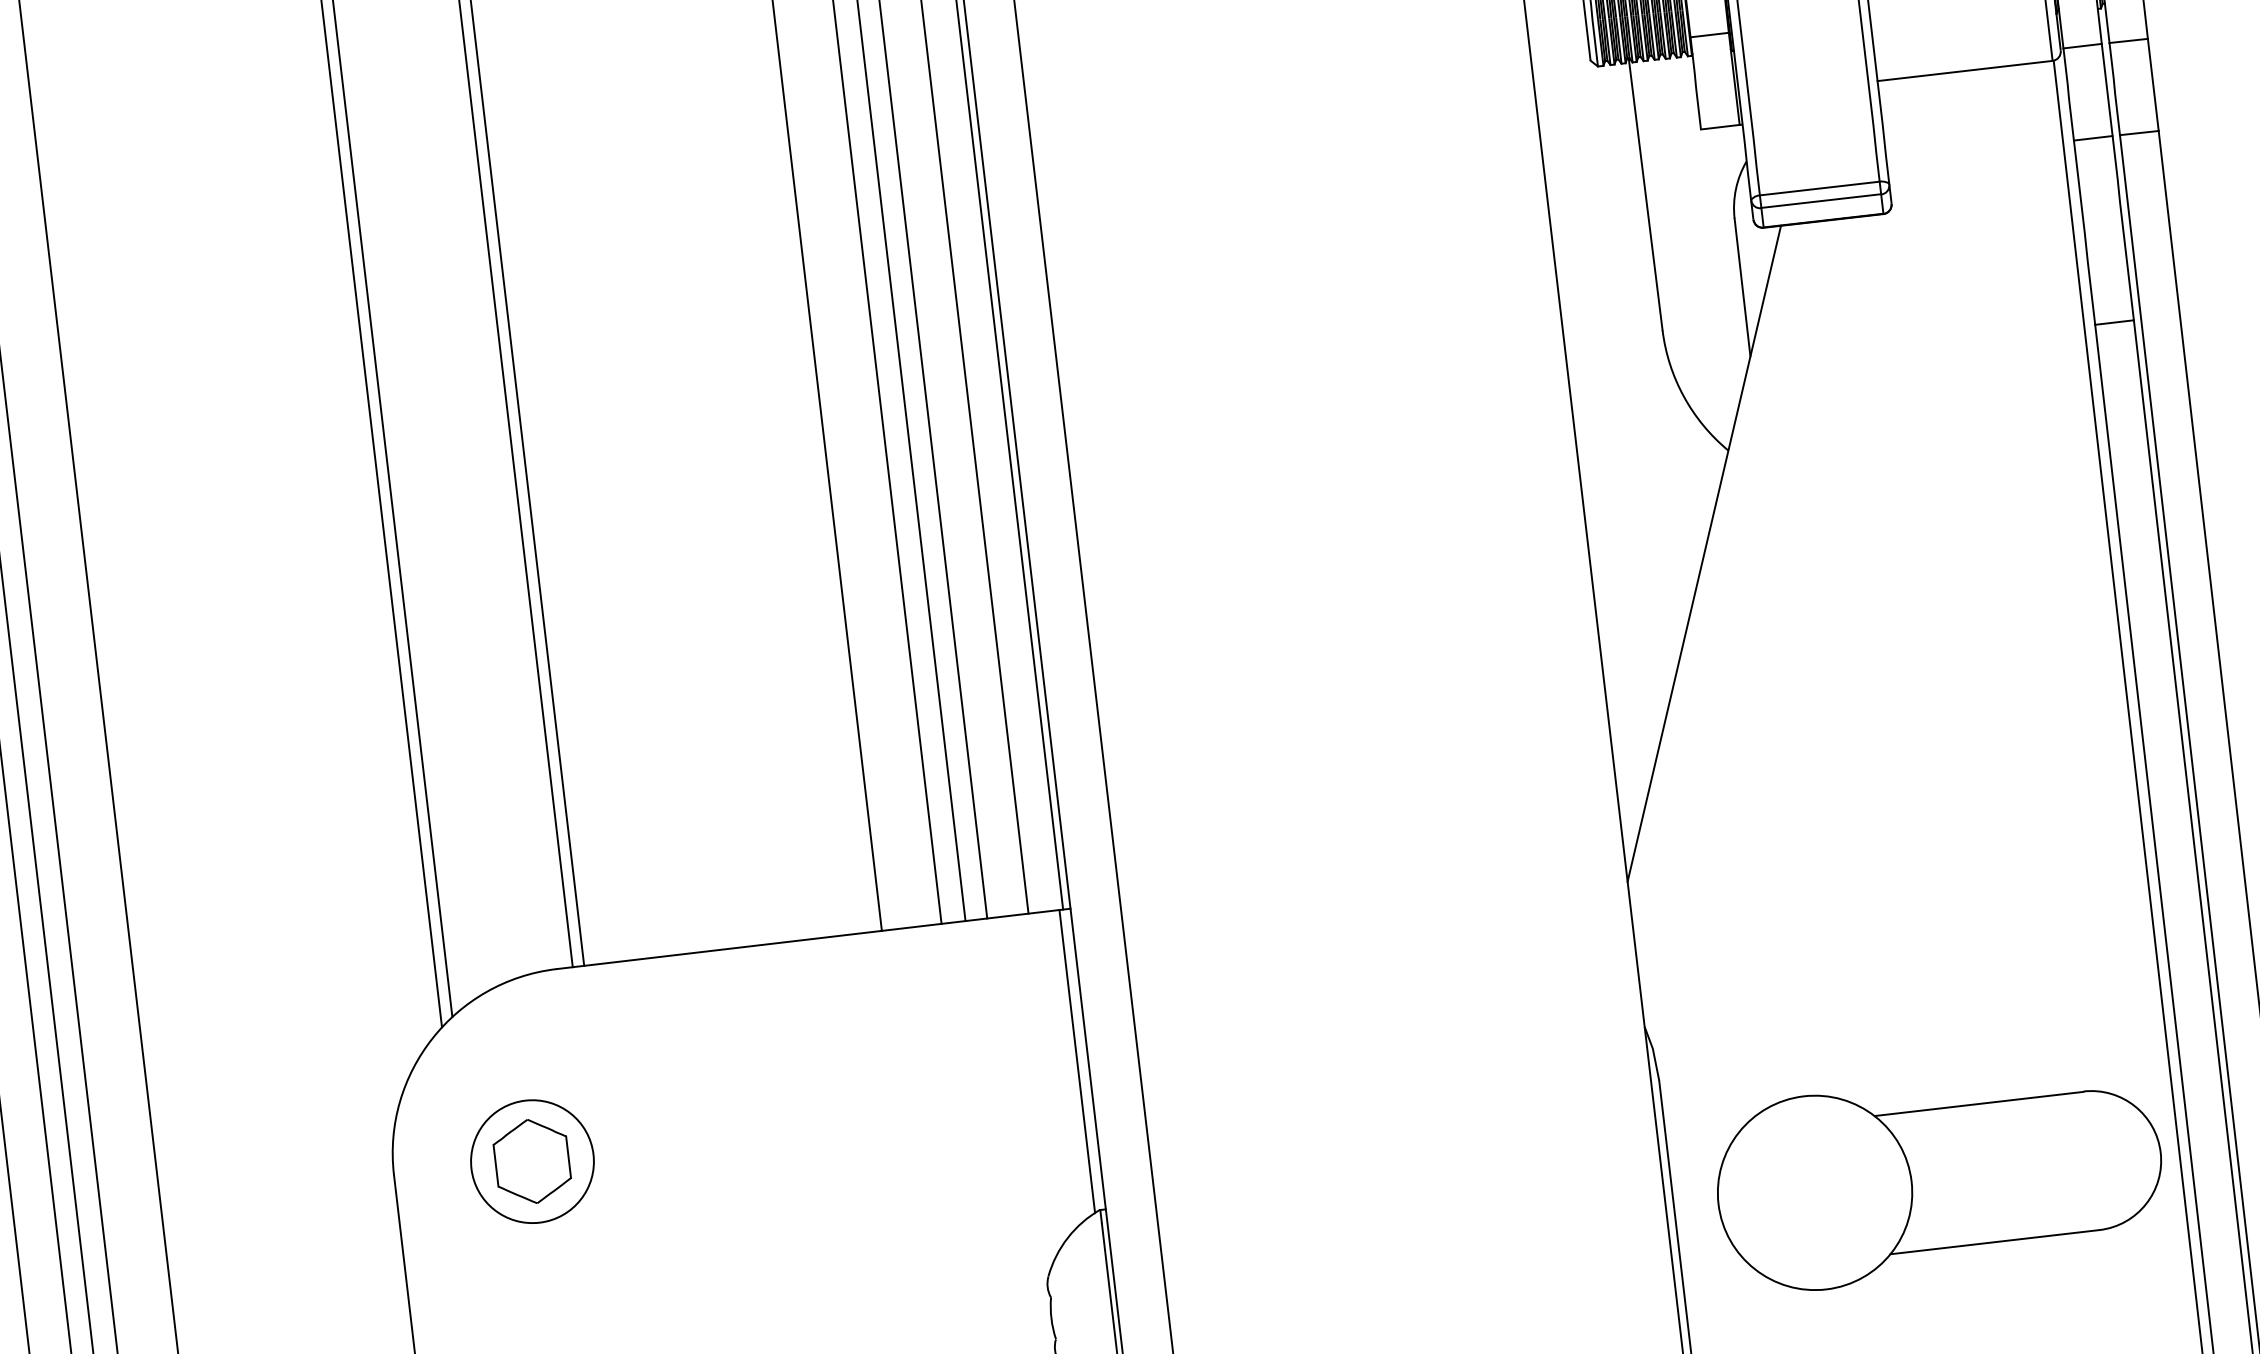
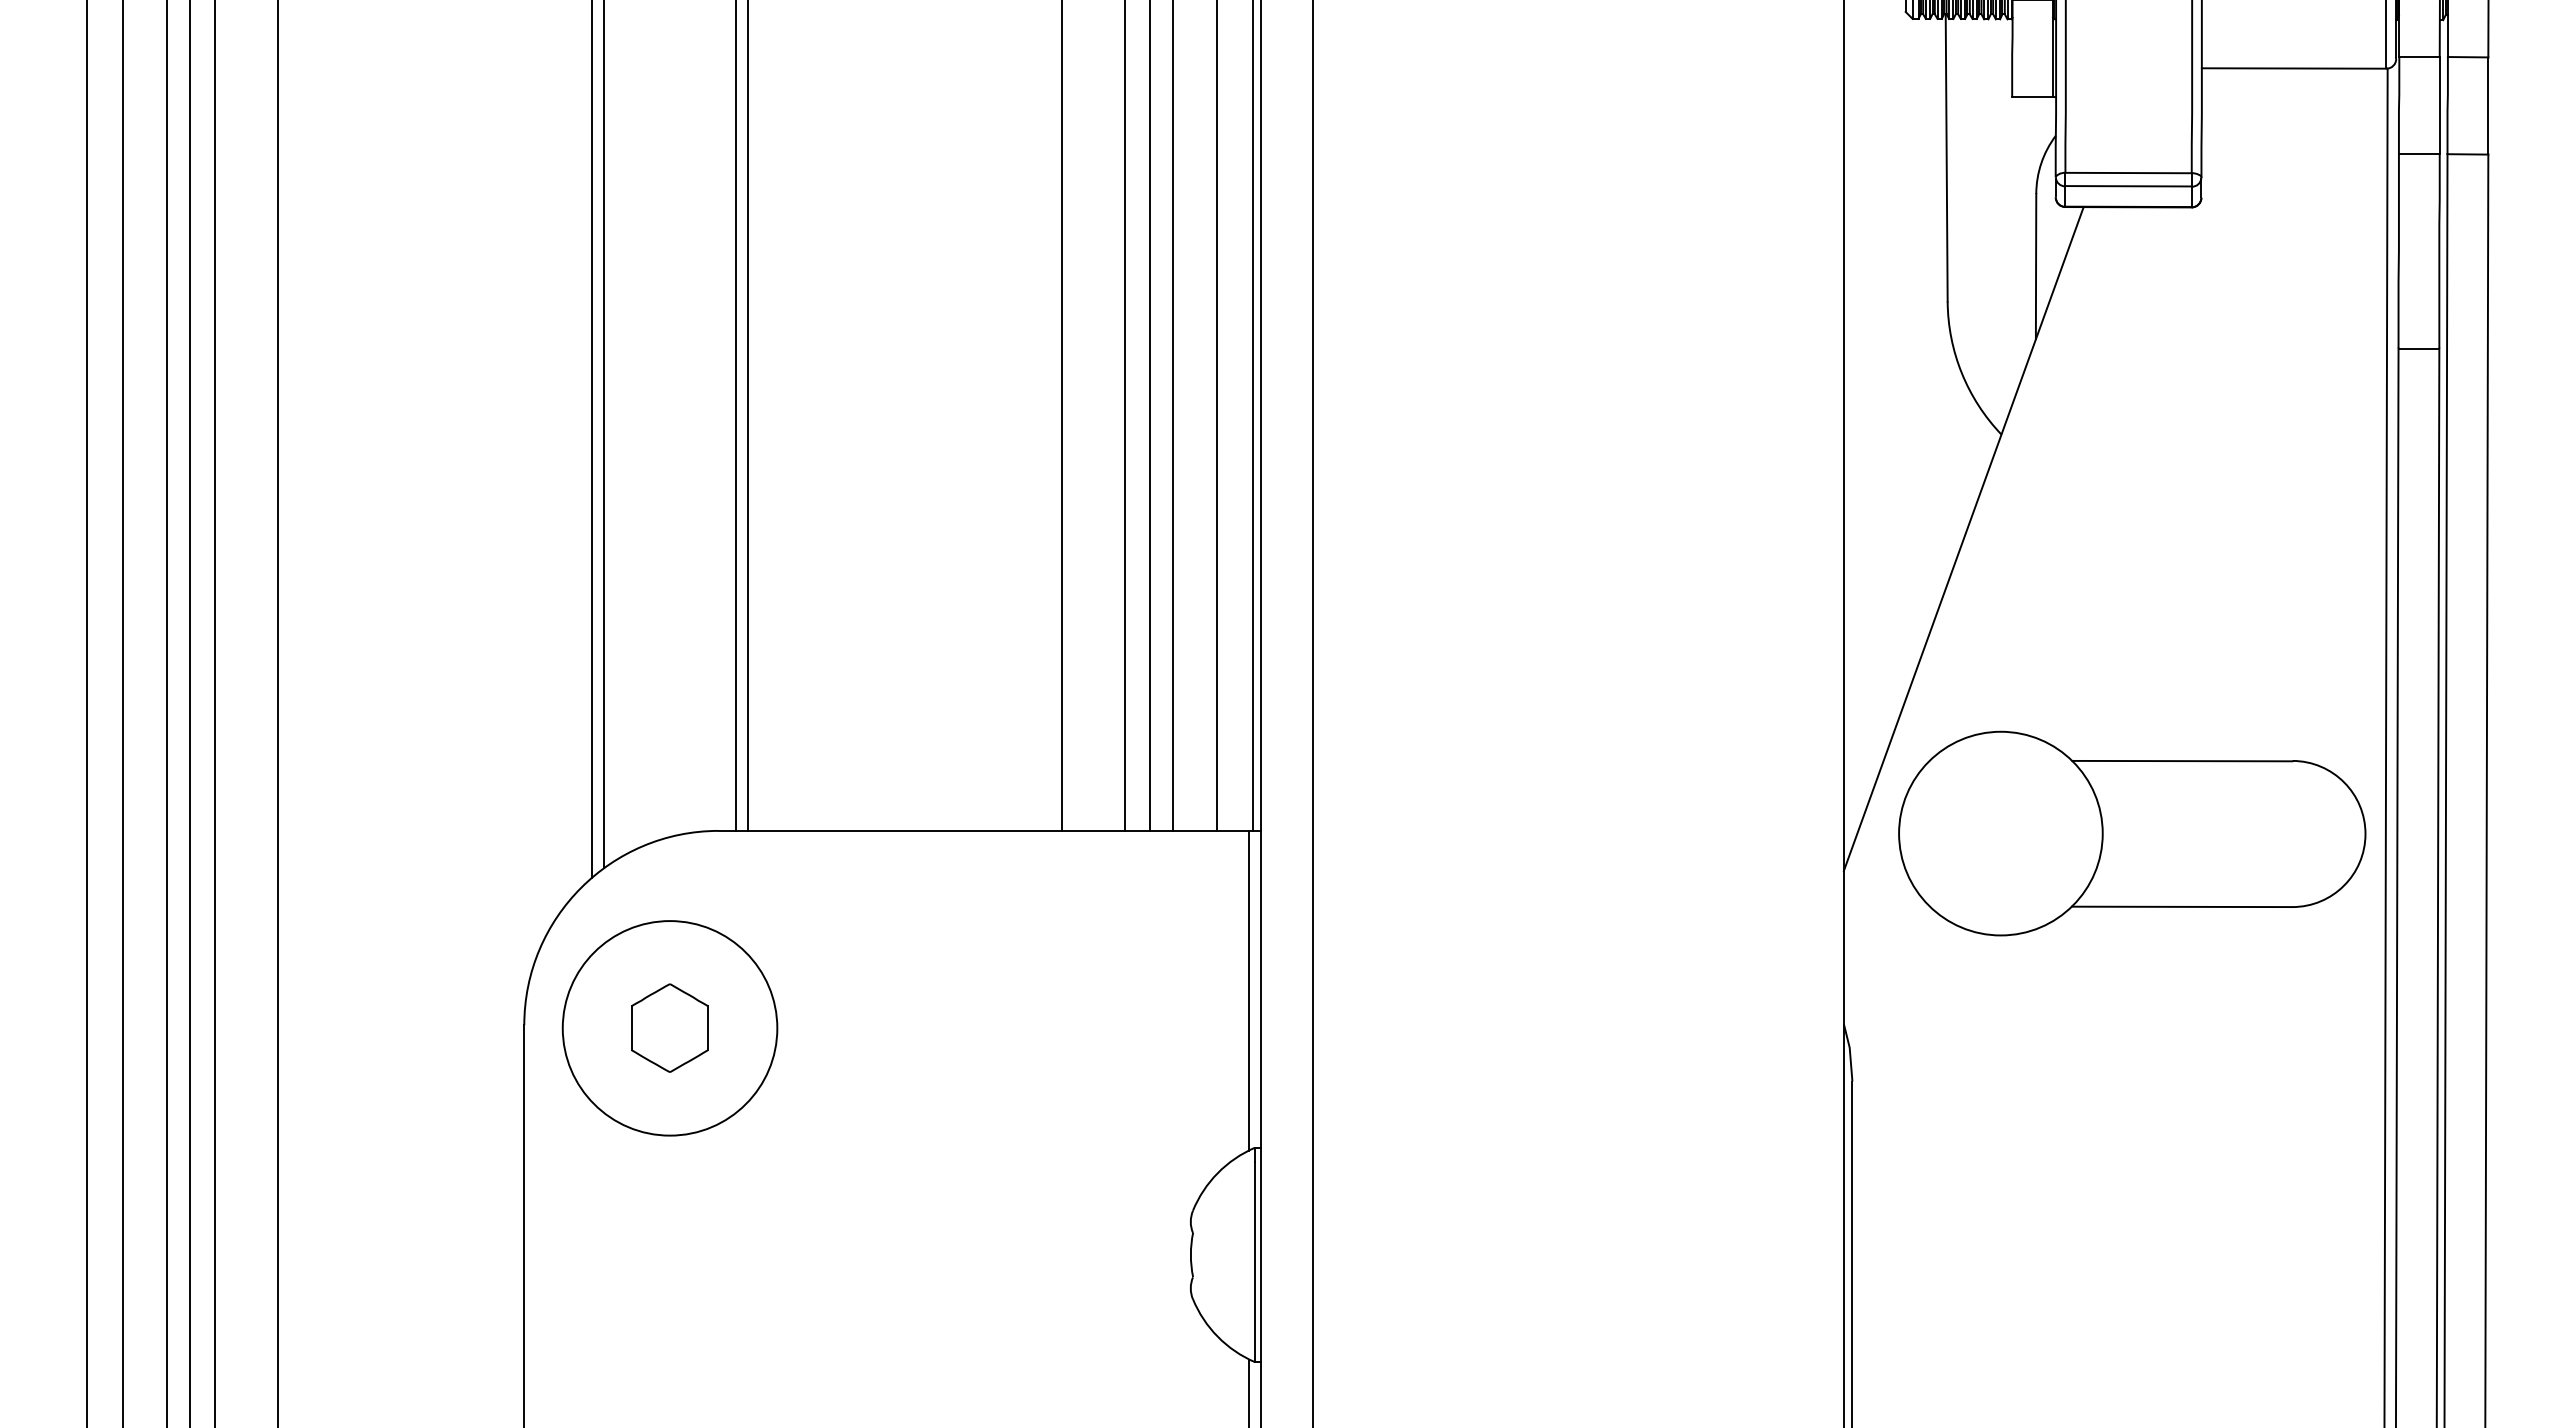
circle: (531, 1161) -> (669, 1028), size x1.67
part: (1939, 1178) -> (2132, 833), moved

